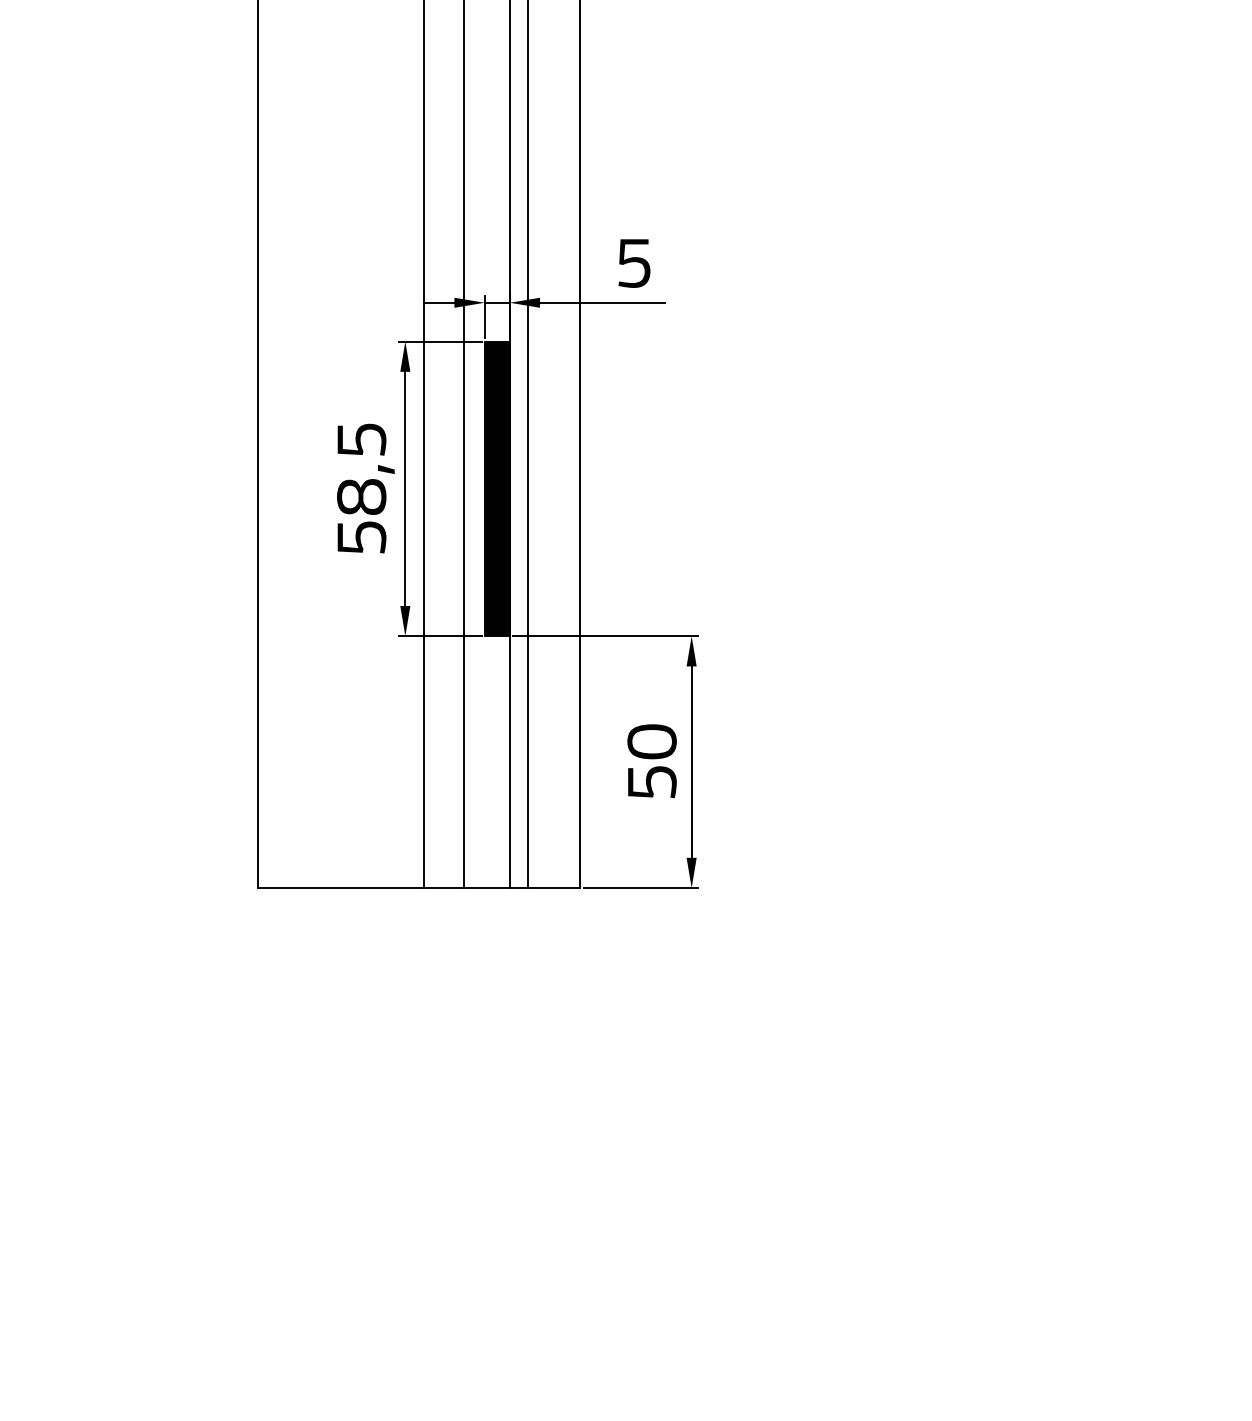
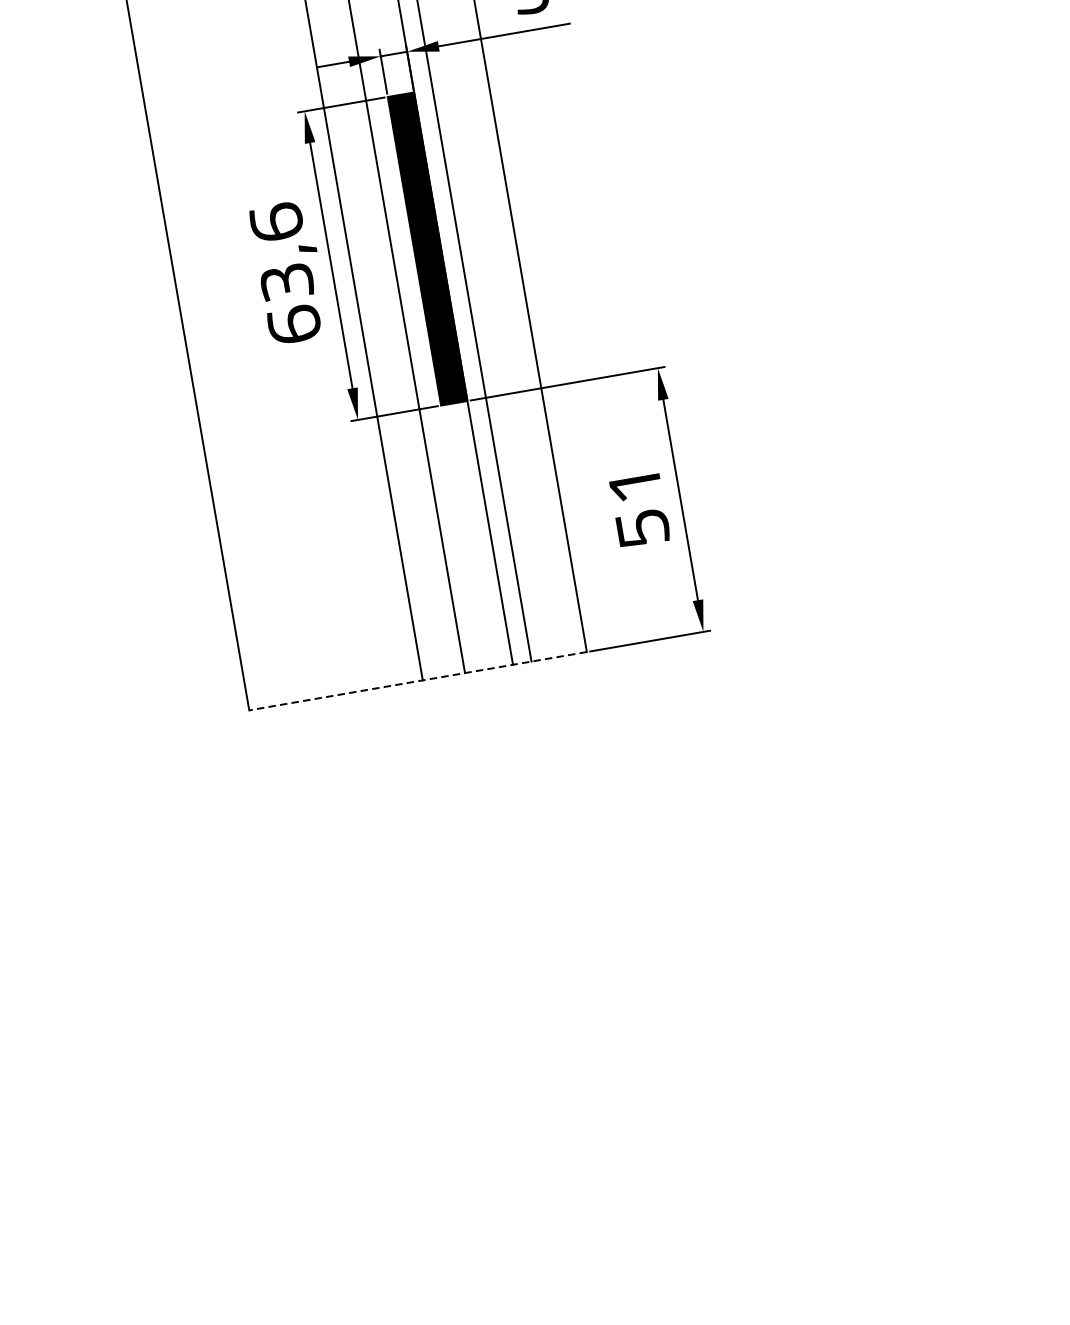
text: (361, 488) -> (285, 273), 58,5 -> 63,6
text: (651, 741) -> (634, 485), 50 -> 51
line: (418, 888) -> (417, 681), solid -> dashed

